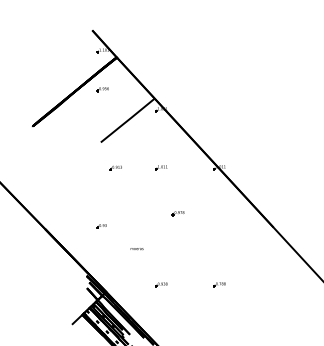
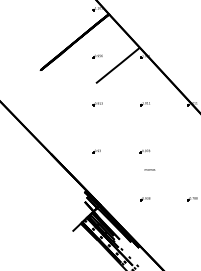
part: (102, 89) -> (97, 56), moved
part: (115, 167) -> (97, 103), moved
part: (177, 213) -> (144, 151), moved
text: (136, 249) -> (149, 170), moved

